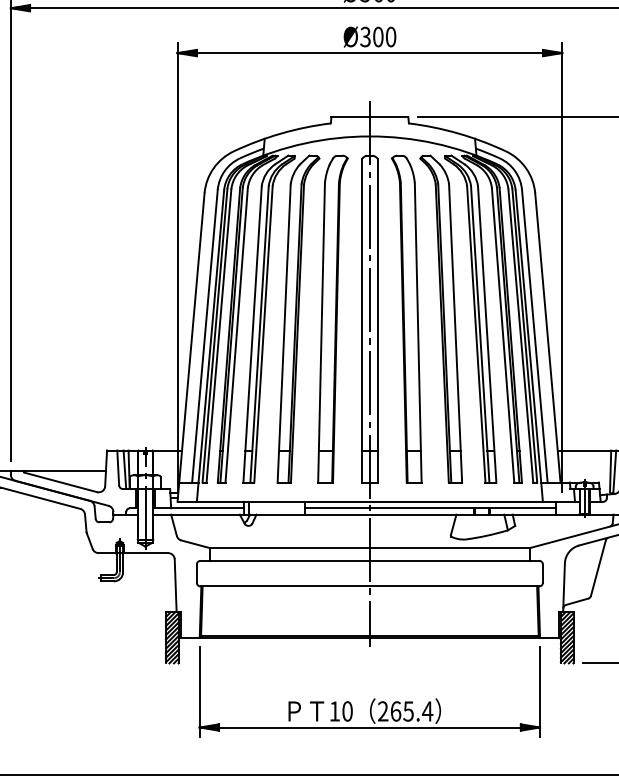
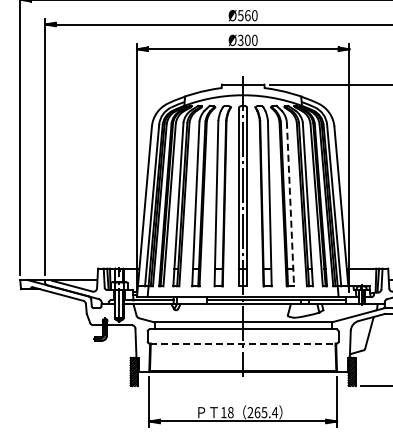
line: (455, 334) -> (290, 204), solid -> dashed
line: (370, 586) -> (243, 343), solid -> dashed
text: (346, 711) -> (230, 412), 10 -> 18

